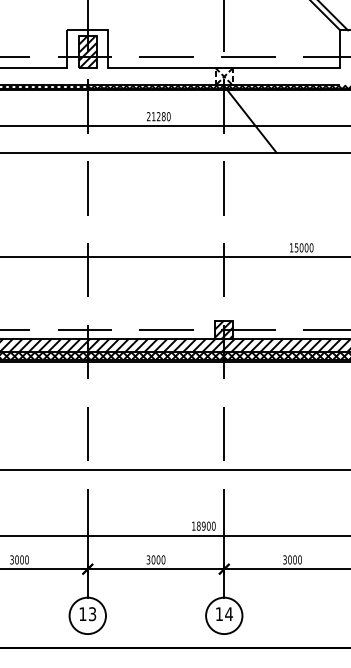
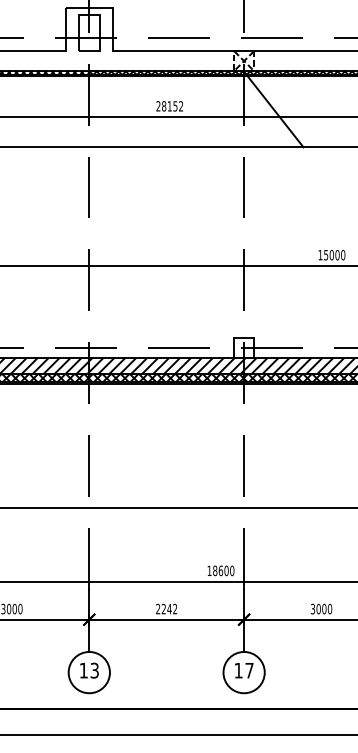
hatch: (87, 52) -> (89, 33), removed
text: (160, 116) -> (171, 106), 21280 -> 28152
hatch: (224, 329) -> (244, 347), removed
text: (203, 525) -> (220, 570), 18900 -> 18600
text: (155, 559) -> (166, 608), 3000 -> 2242
text: (228, 613) -> (248, 669), 14 -> 17

